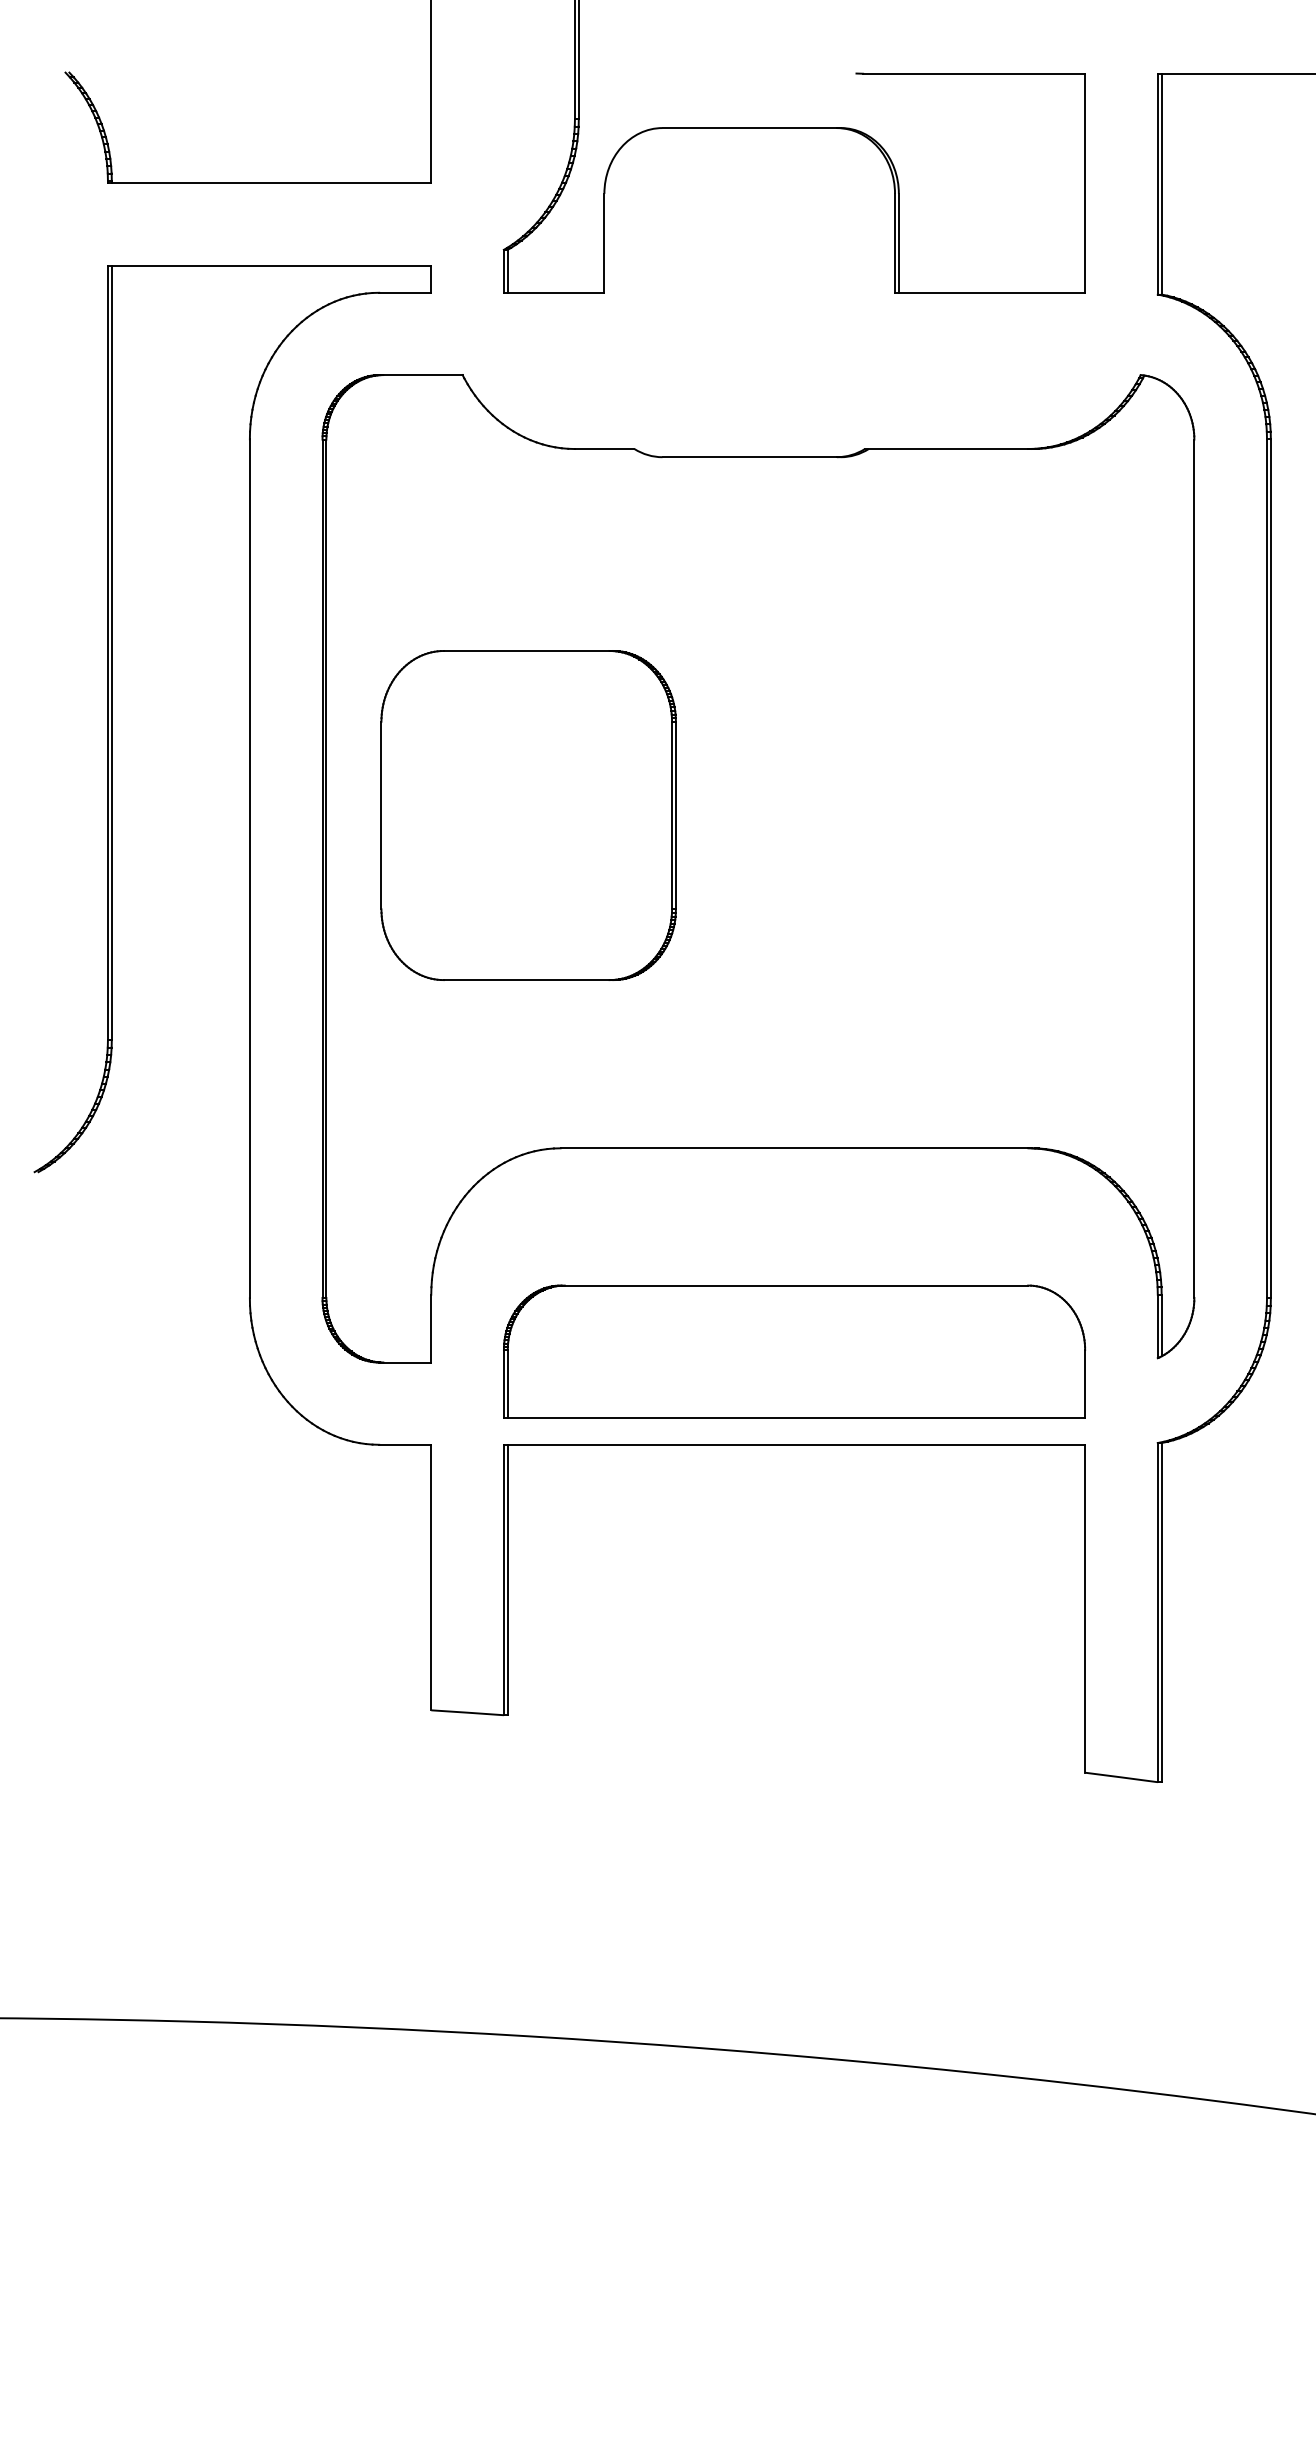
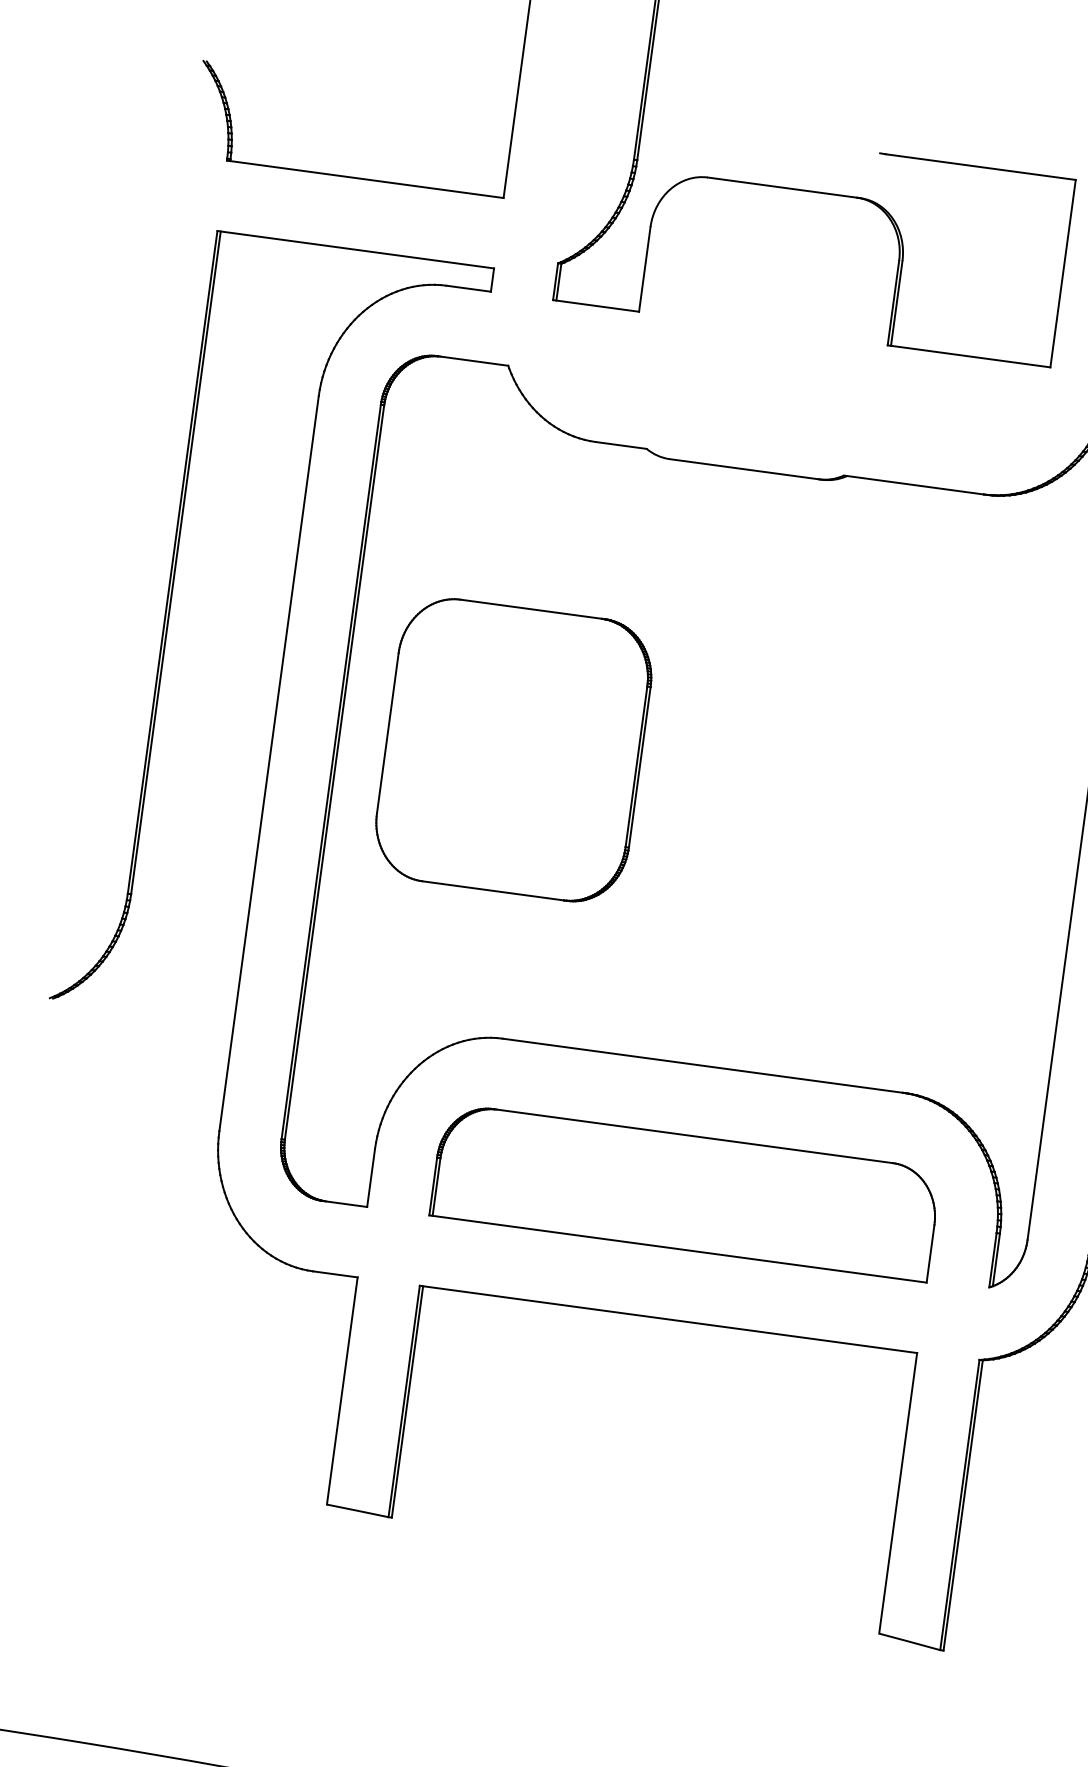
part: (794, 1351) -> (685, 1192), moved

